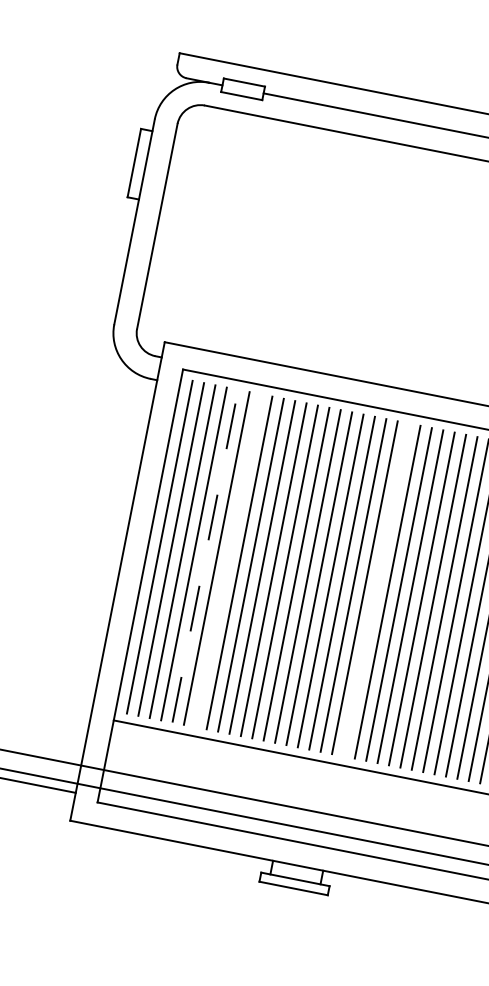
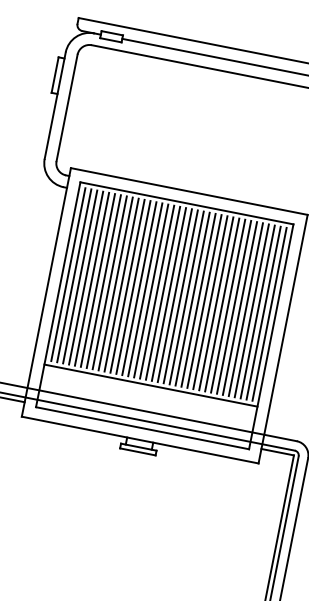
line: (206, 554) -> (92, 278), dashed -> solid
line: (227, 560) -> (103, 281), added
line: (375, 589) -> (180, 296), added

